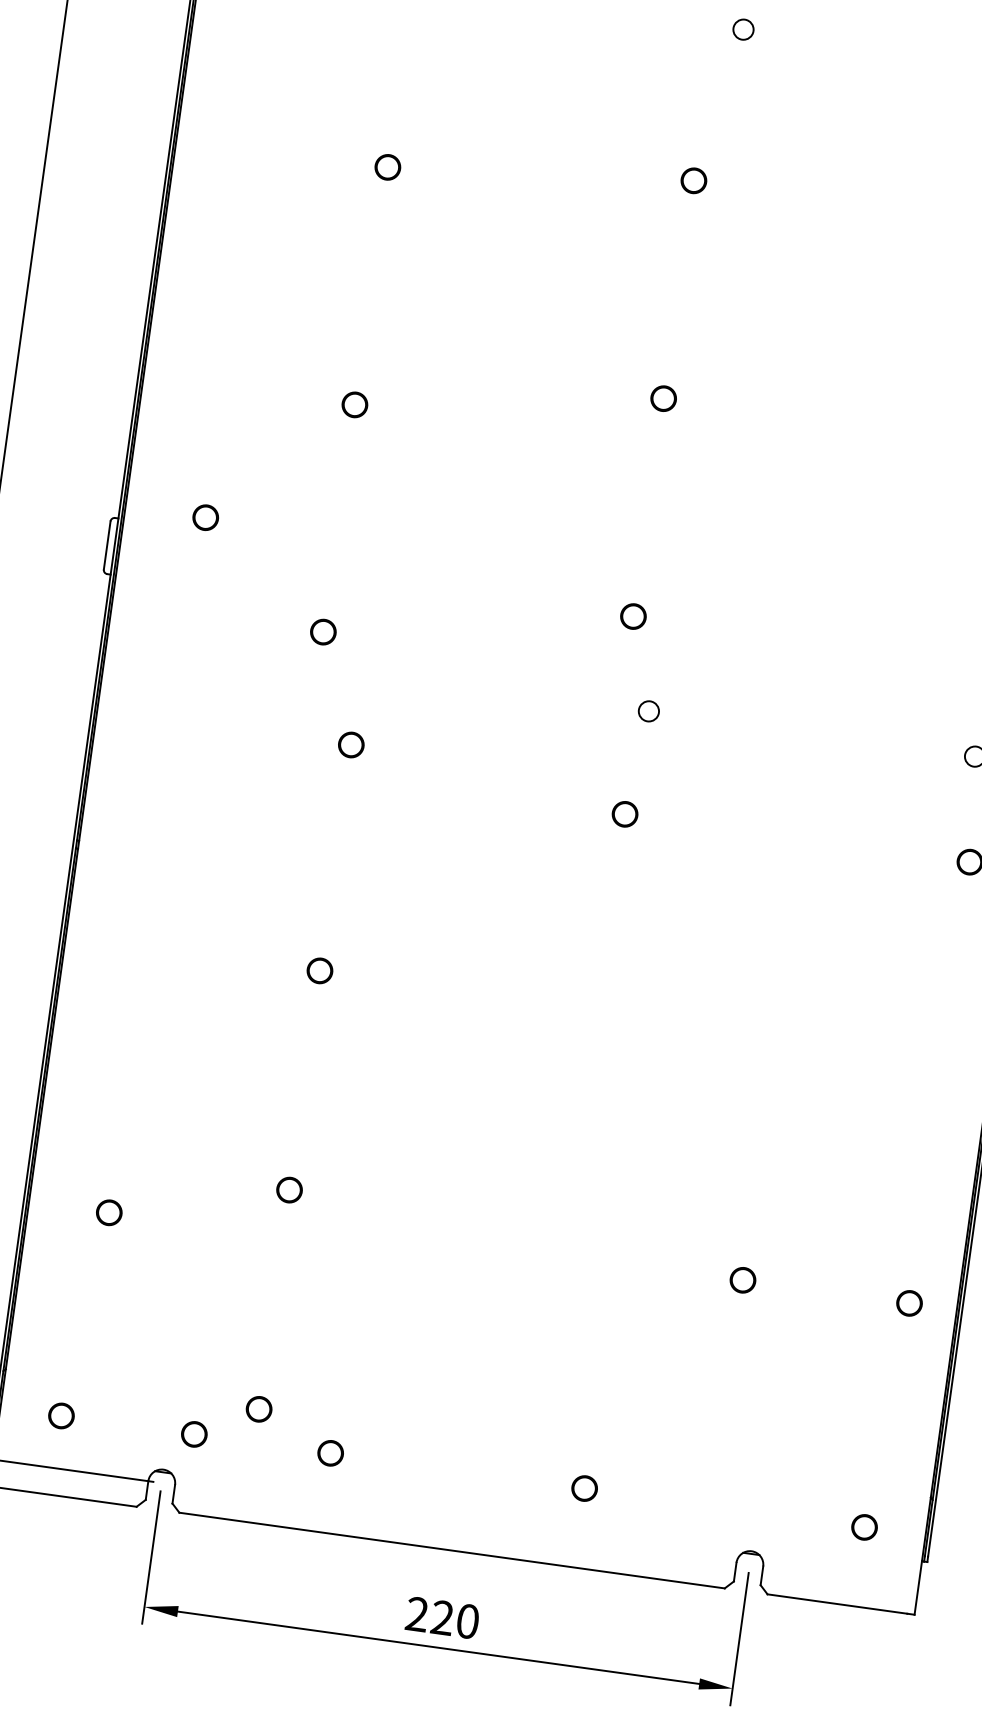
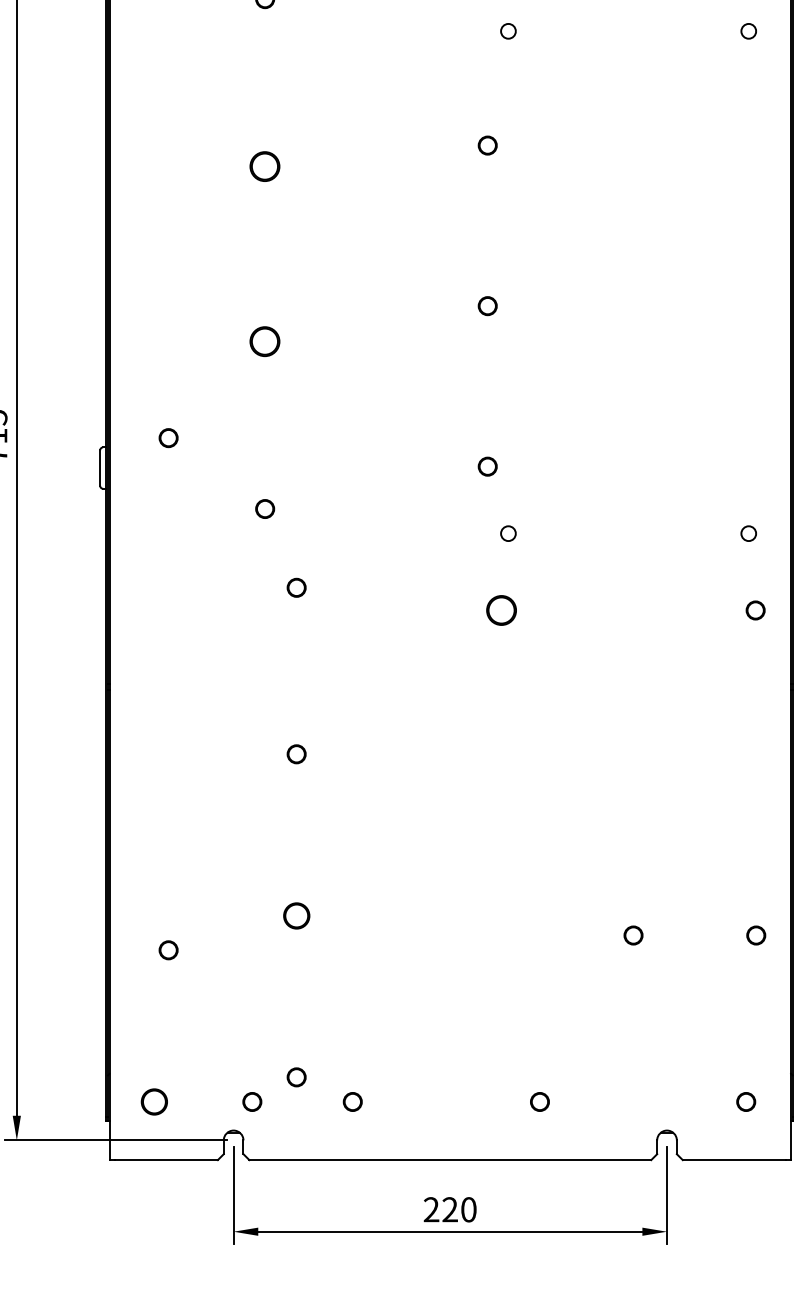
circle: (388, 167) -> (265, 166), size x1.6
circle: (355, 404) -> (265, 341), size x1.6
circle: (625, 814) -> (501, 610), size x1.6
circle: (289, 1189) -> (296, 915), size x1.4
circle: (61, 1415) -> (154, 1101), size x1.4

